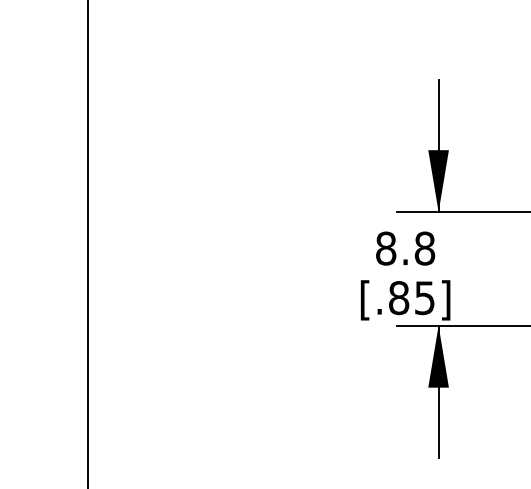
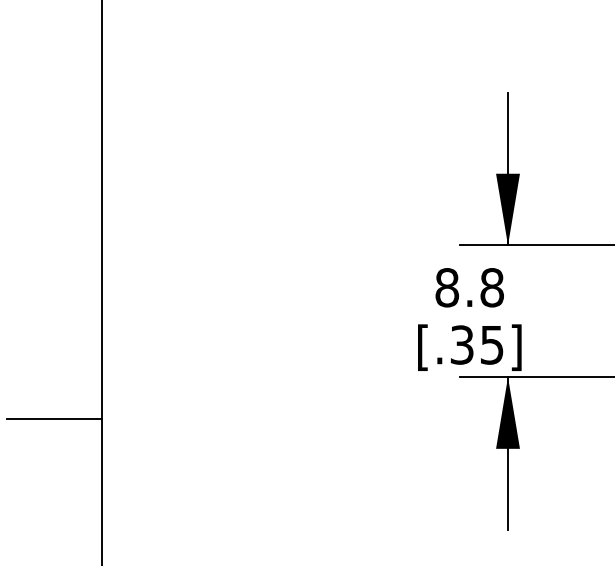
text: (398, 297) -> (461, 344), [.85] -> [.35]
line: (47, 361) -> (54, 418), added

